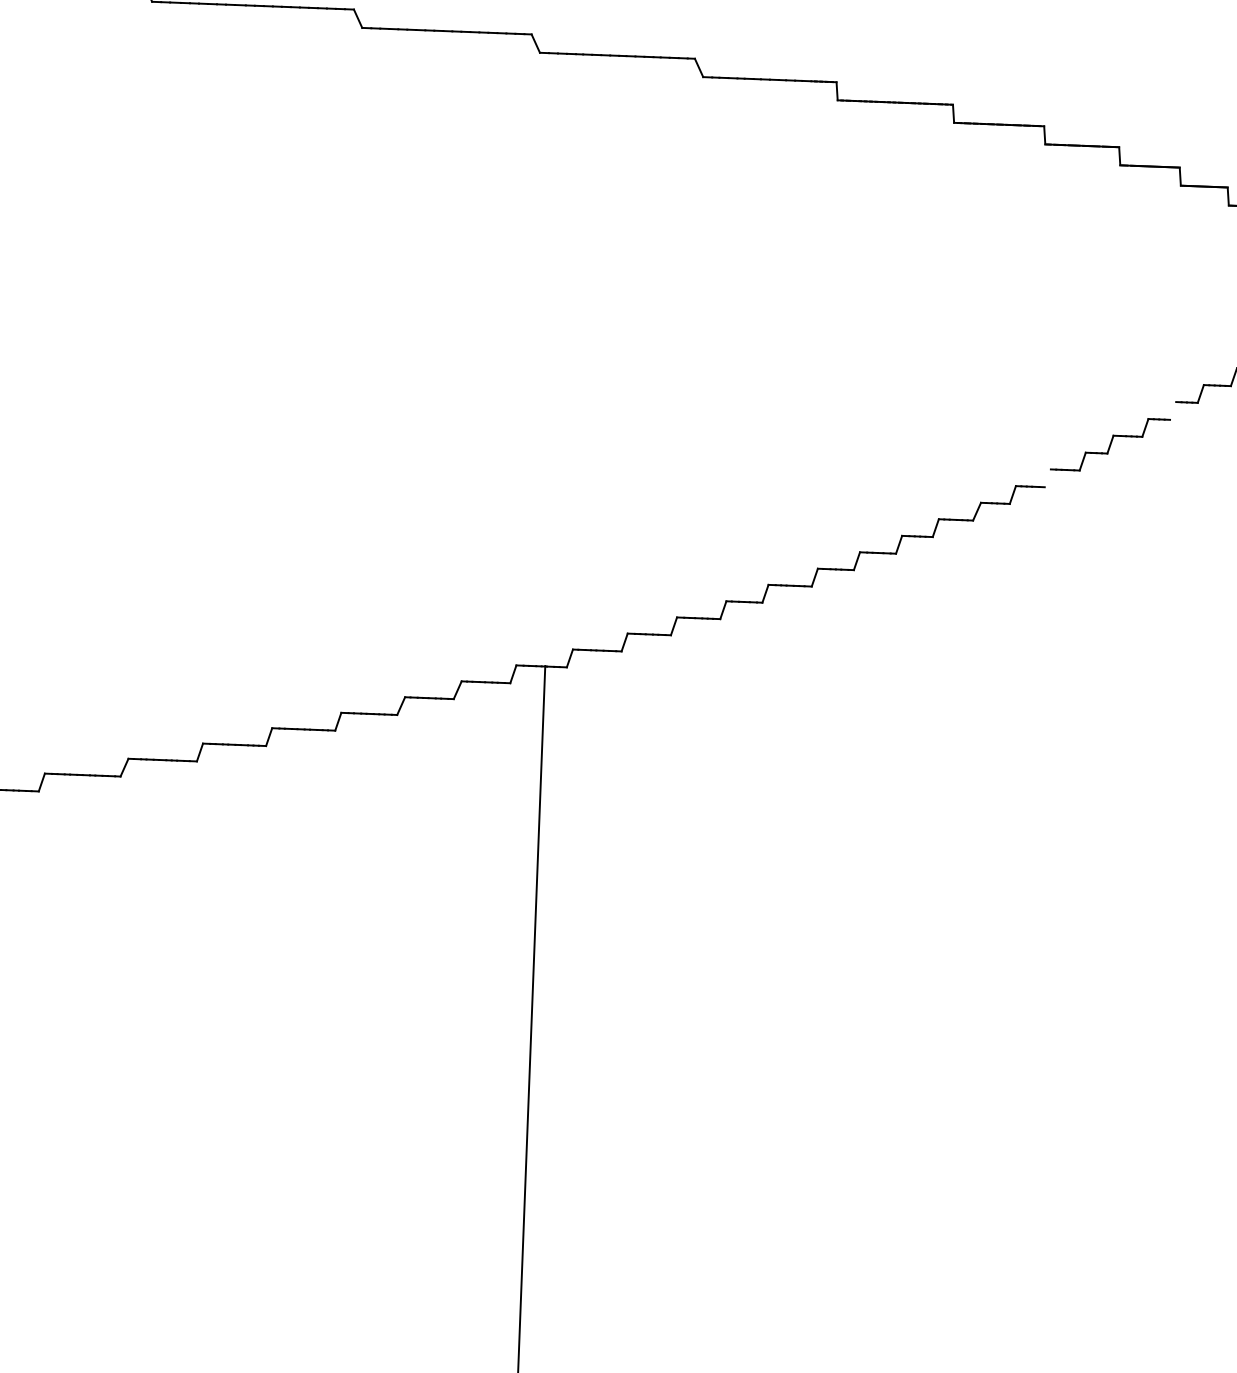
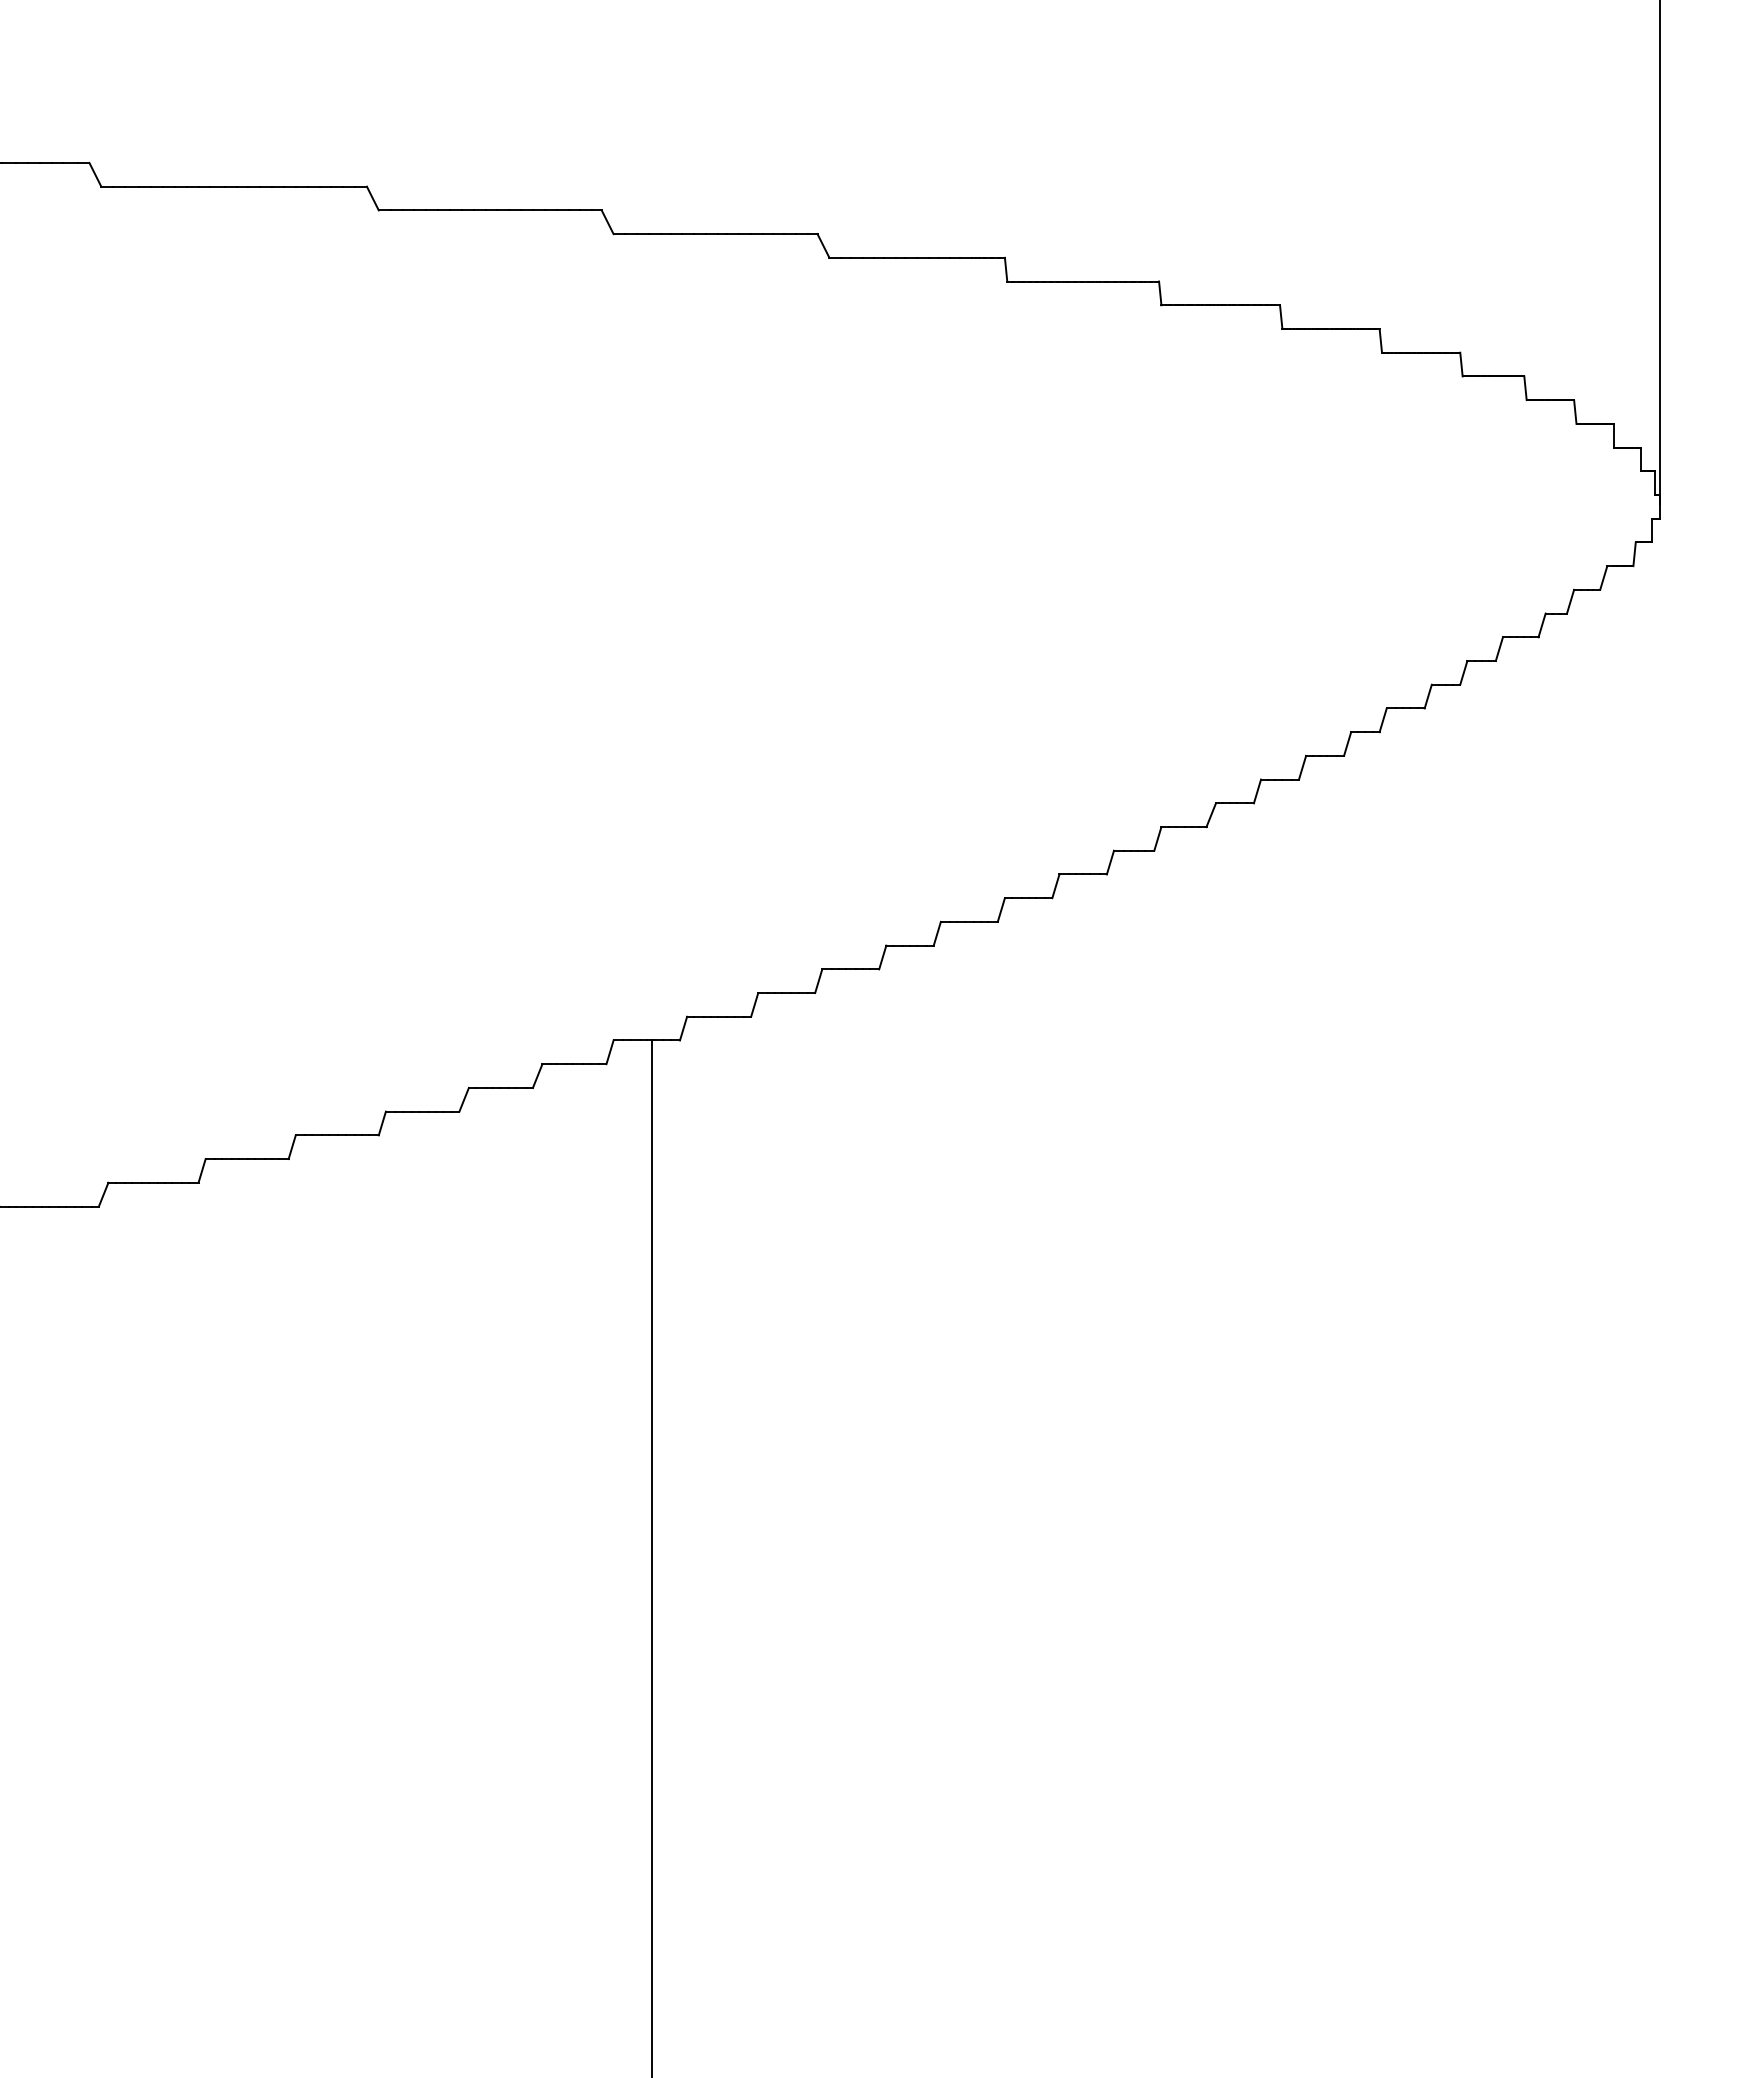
line: (1172, 410) -> (1463, 672), added
line: (1047, 478) -> (1302, 767), added

